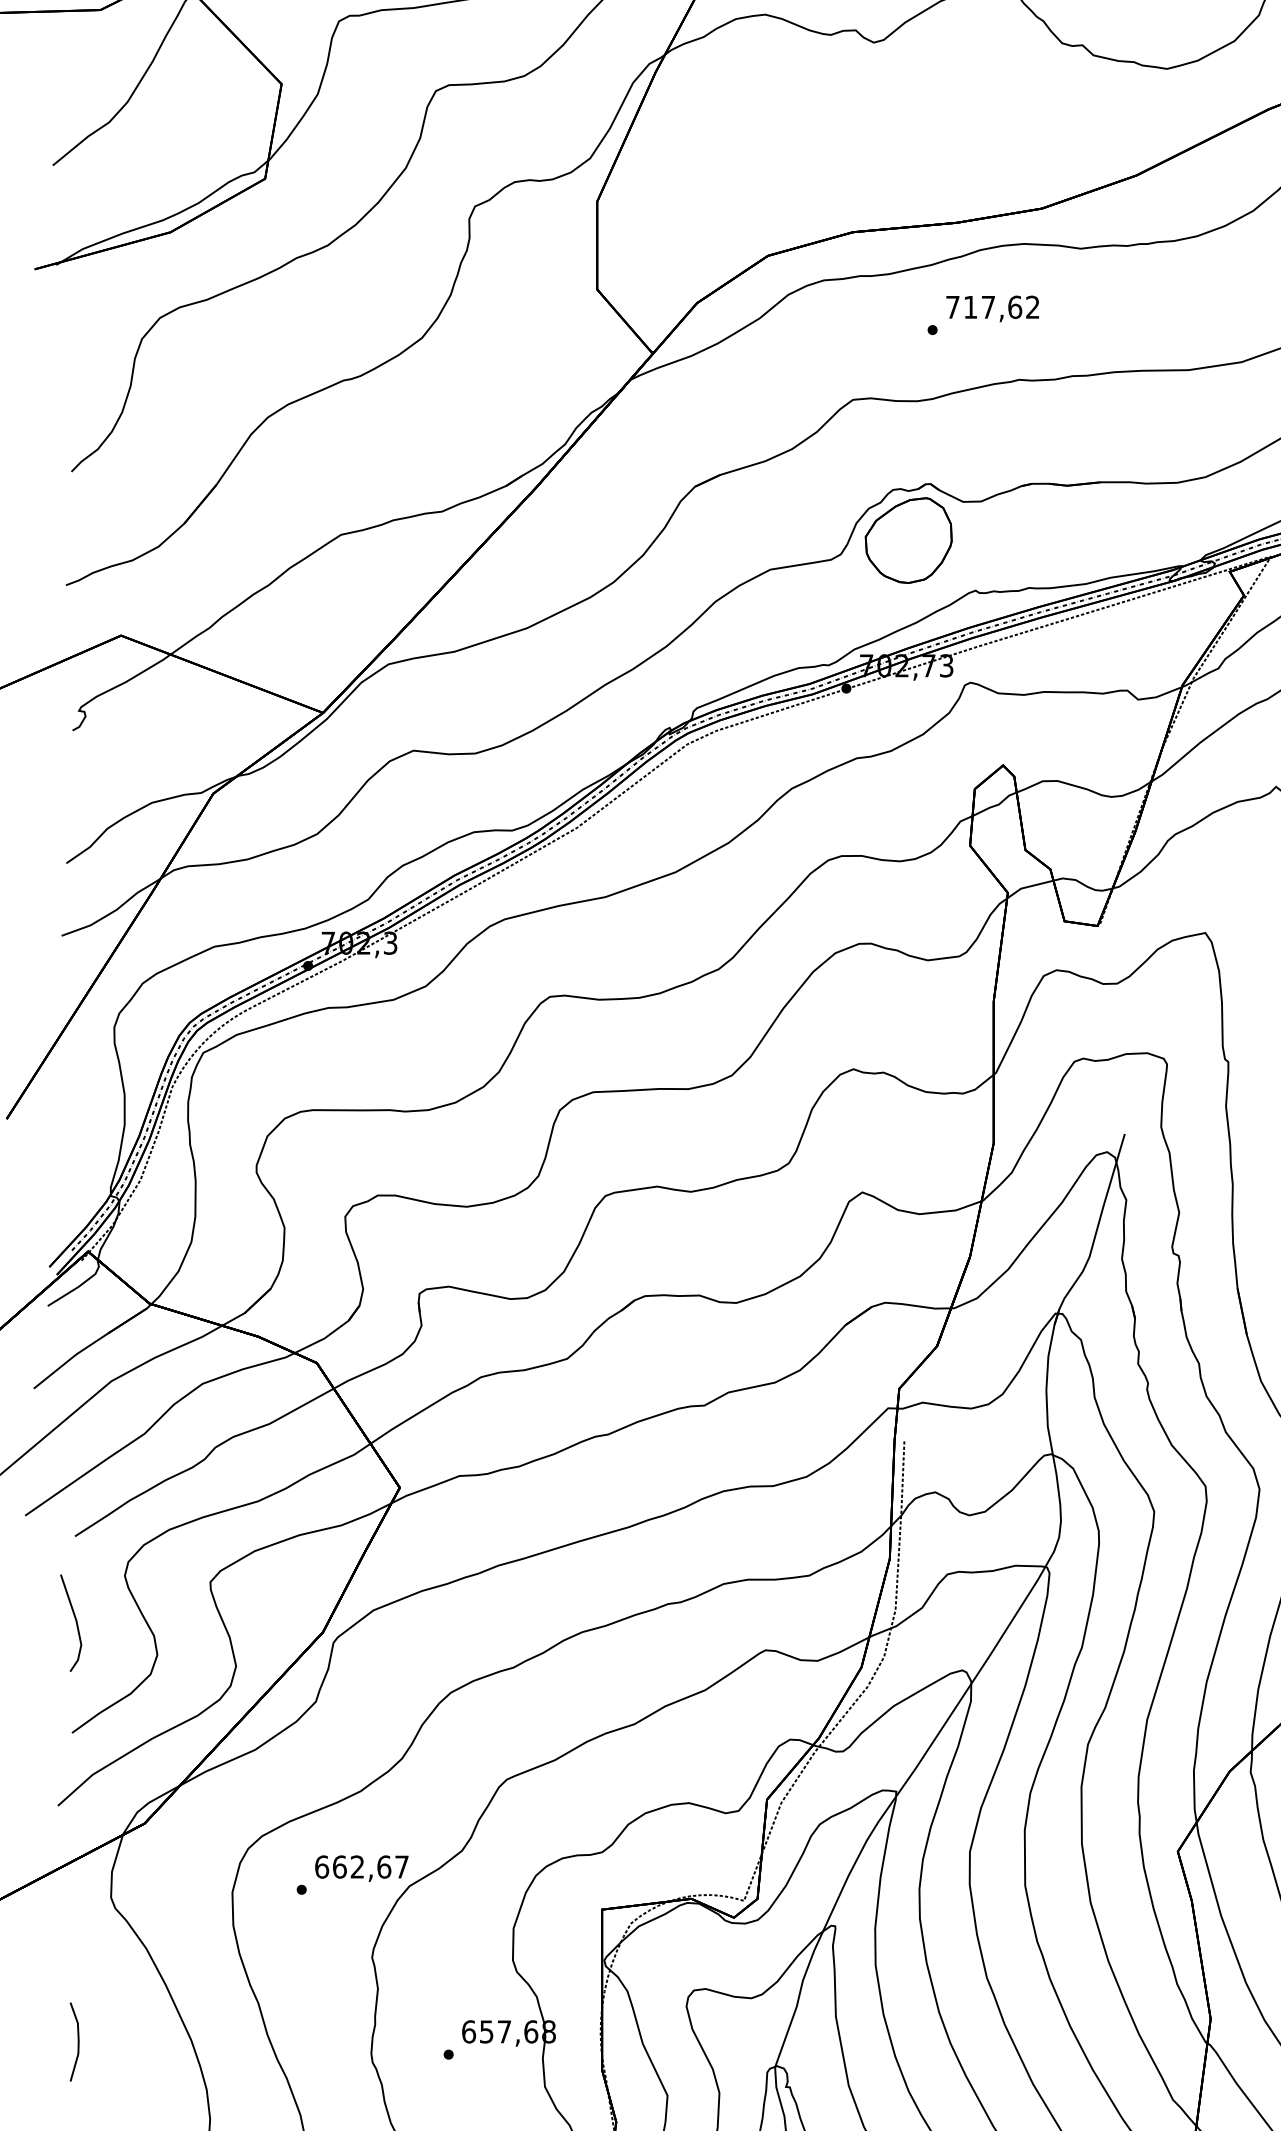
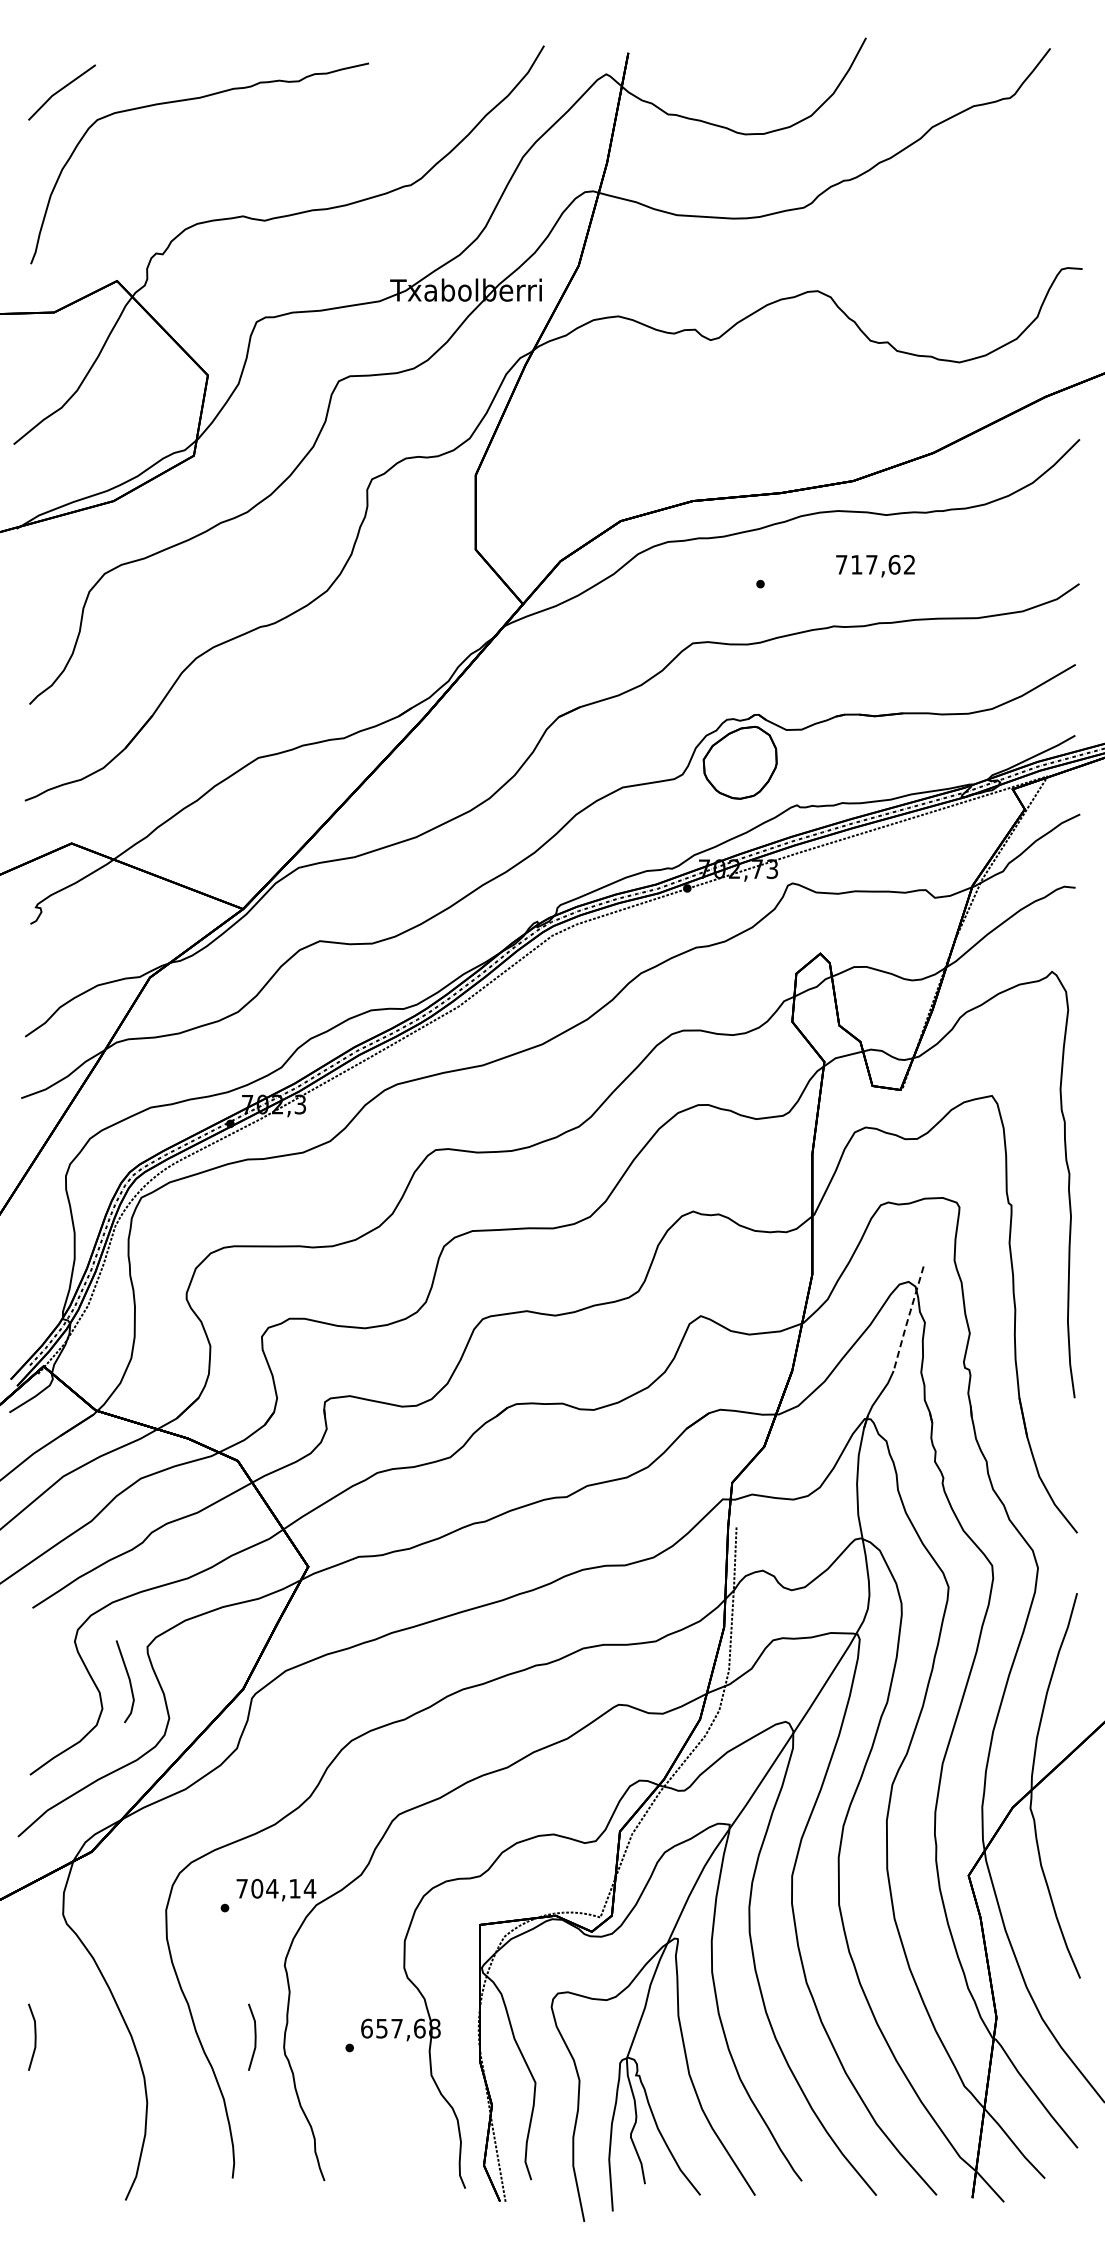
text: (992, 309) -> (875, 566), moved
line: (1105, 1196) -> (907, 1319), solid -> dashed
line: (74, 1620) -> (128, 1679), moved
text: (362, 1866) -> (276, 1888), 662,67 -> 704,14
line: (336, 2041) -> (254, 2036), added

